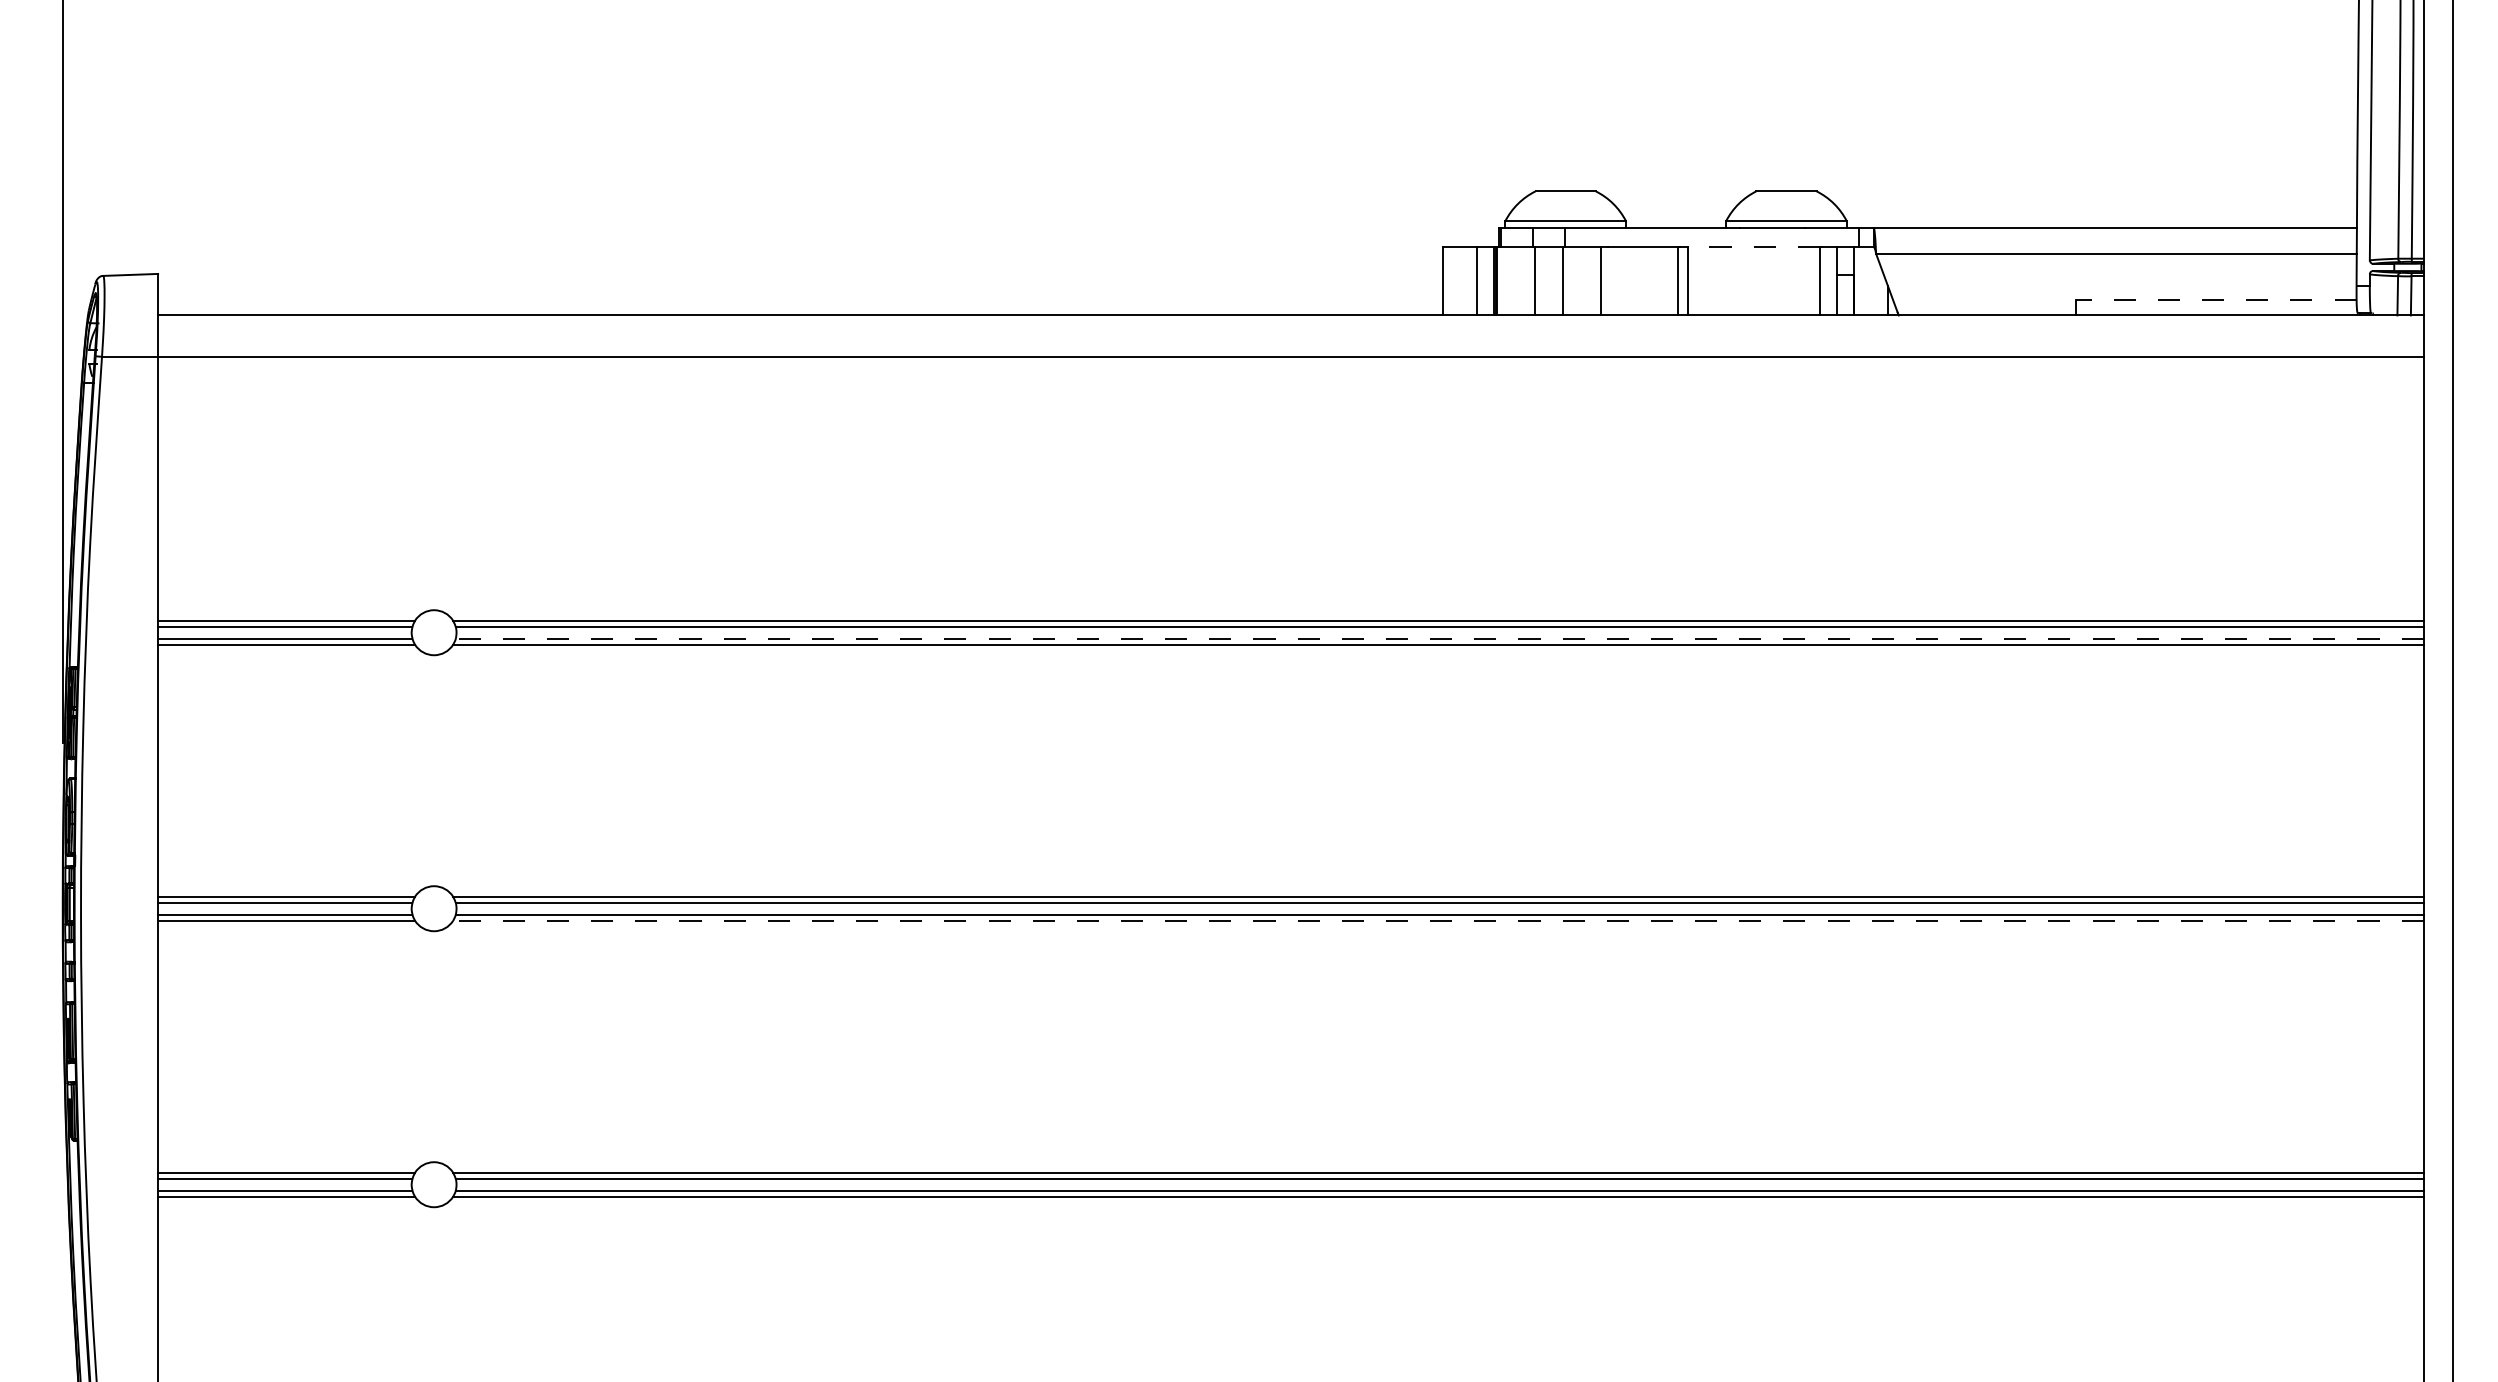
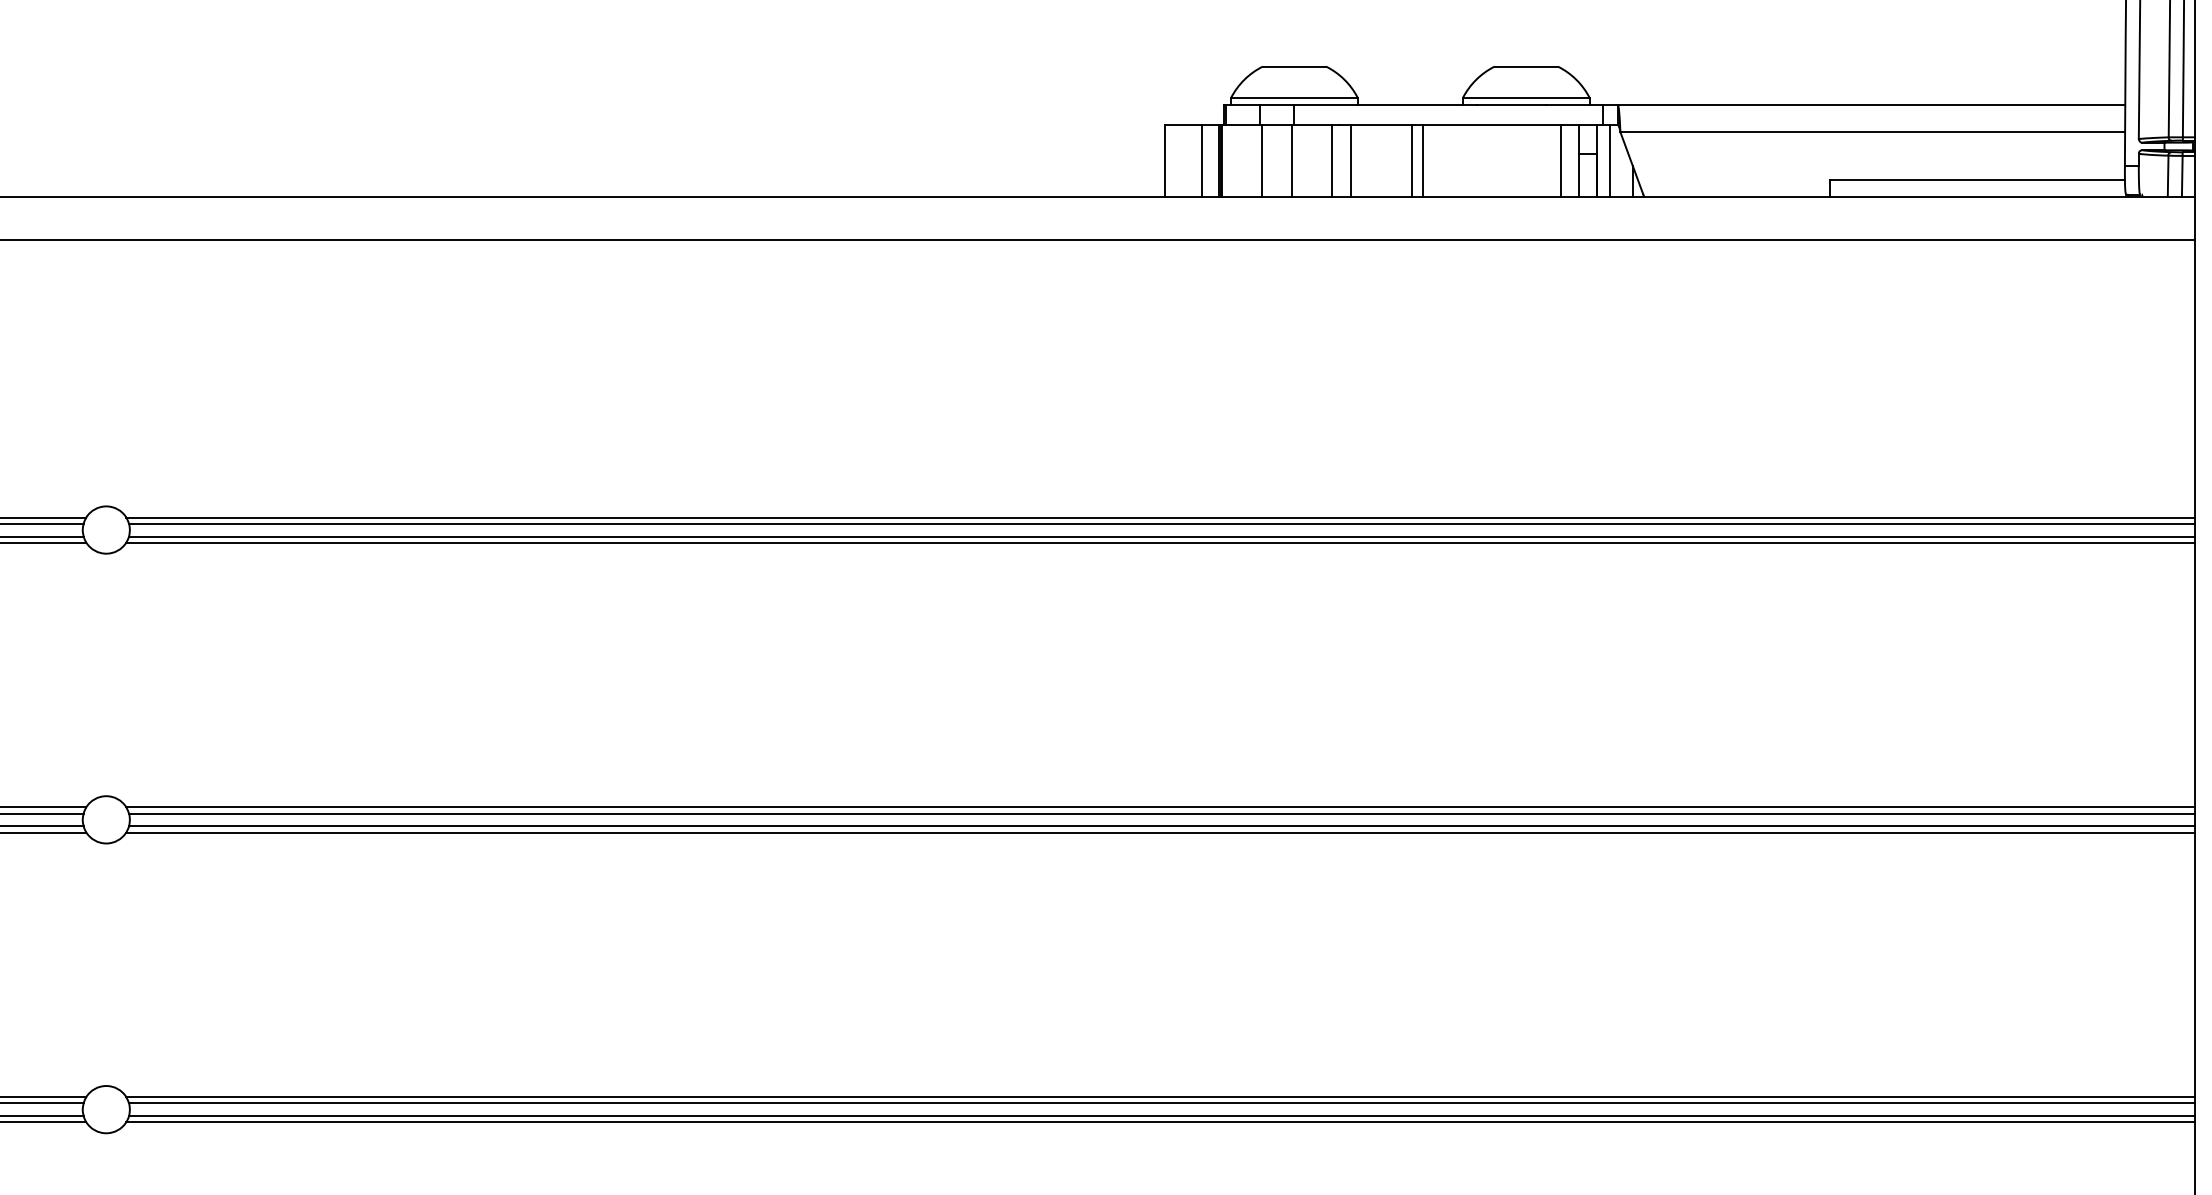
line: (1753, 247) -> (1491, 125), dashed -> solid
line: (1619, 281) -> (1350, 161), added
line: (1866, 281) -> (1610, 161), added
line: (2215, 299) -> (1976, 180), dashed -> solid
line: (1439, 638) -> (1161, 536), dashed -> solid
line: (1437, 920) -> (1159, 832), dashed -> solid

